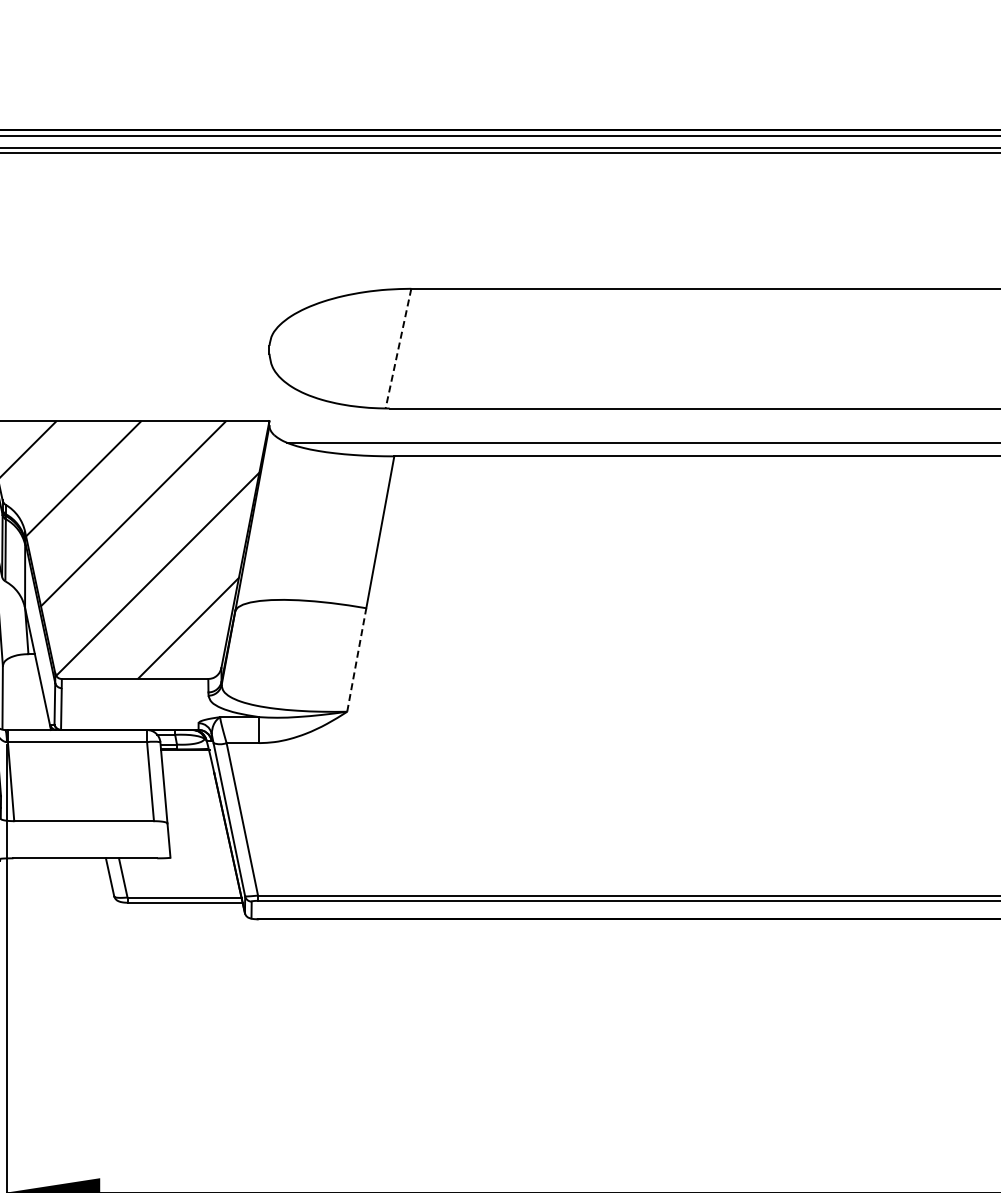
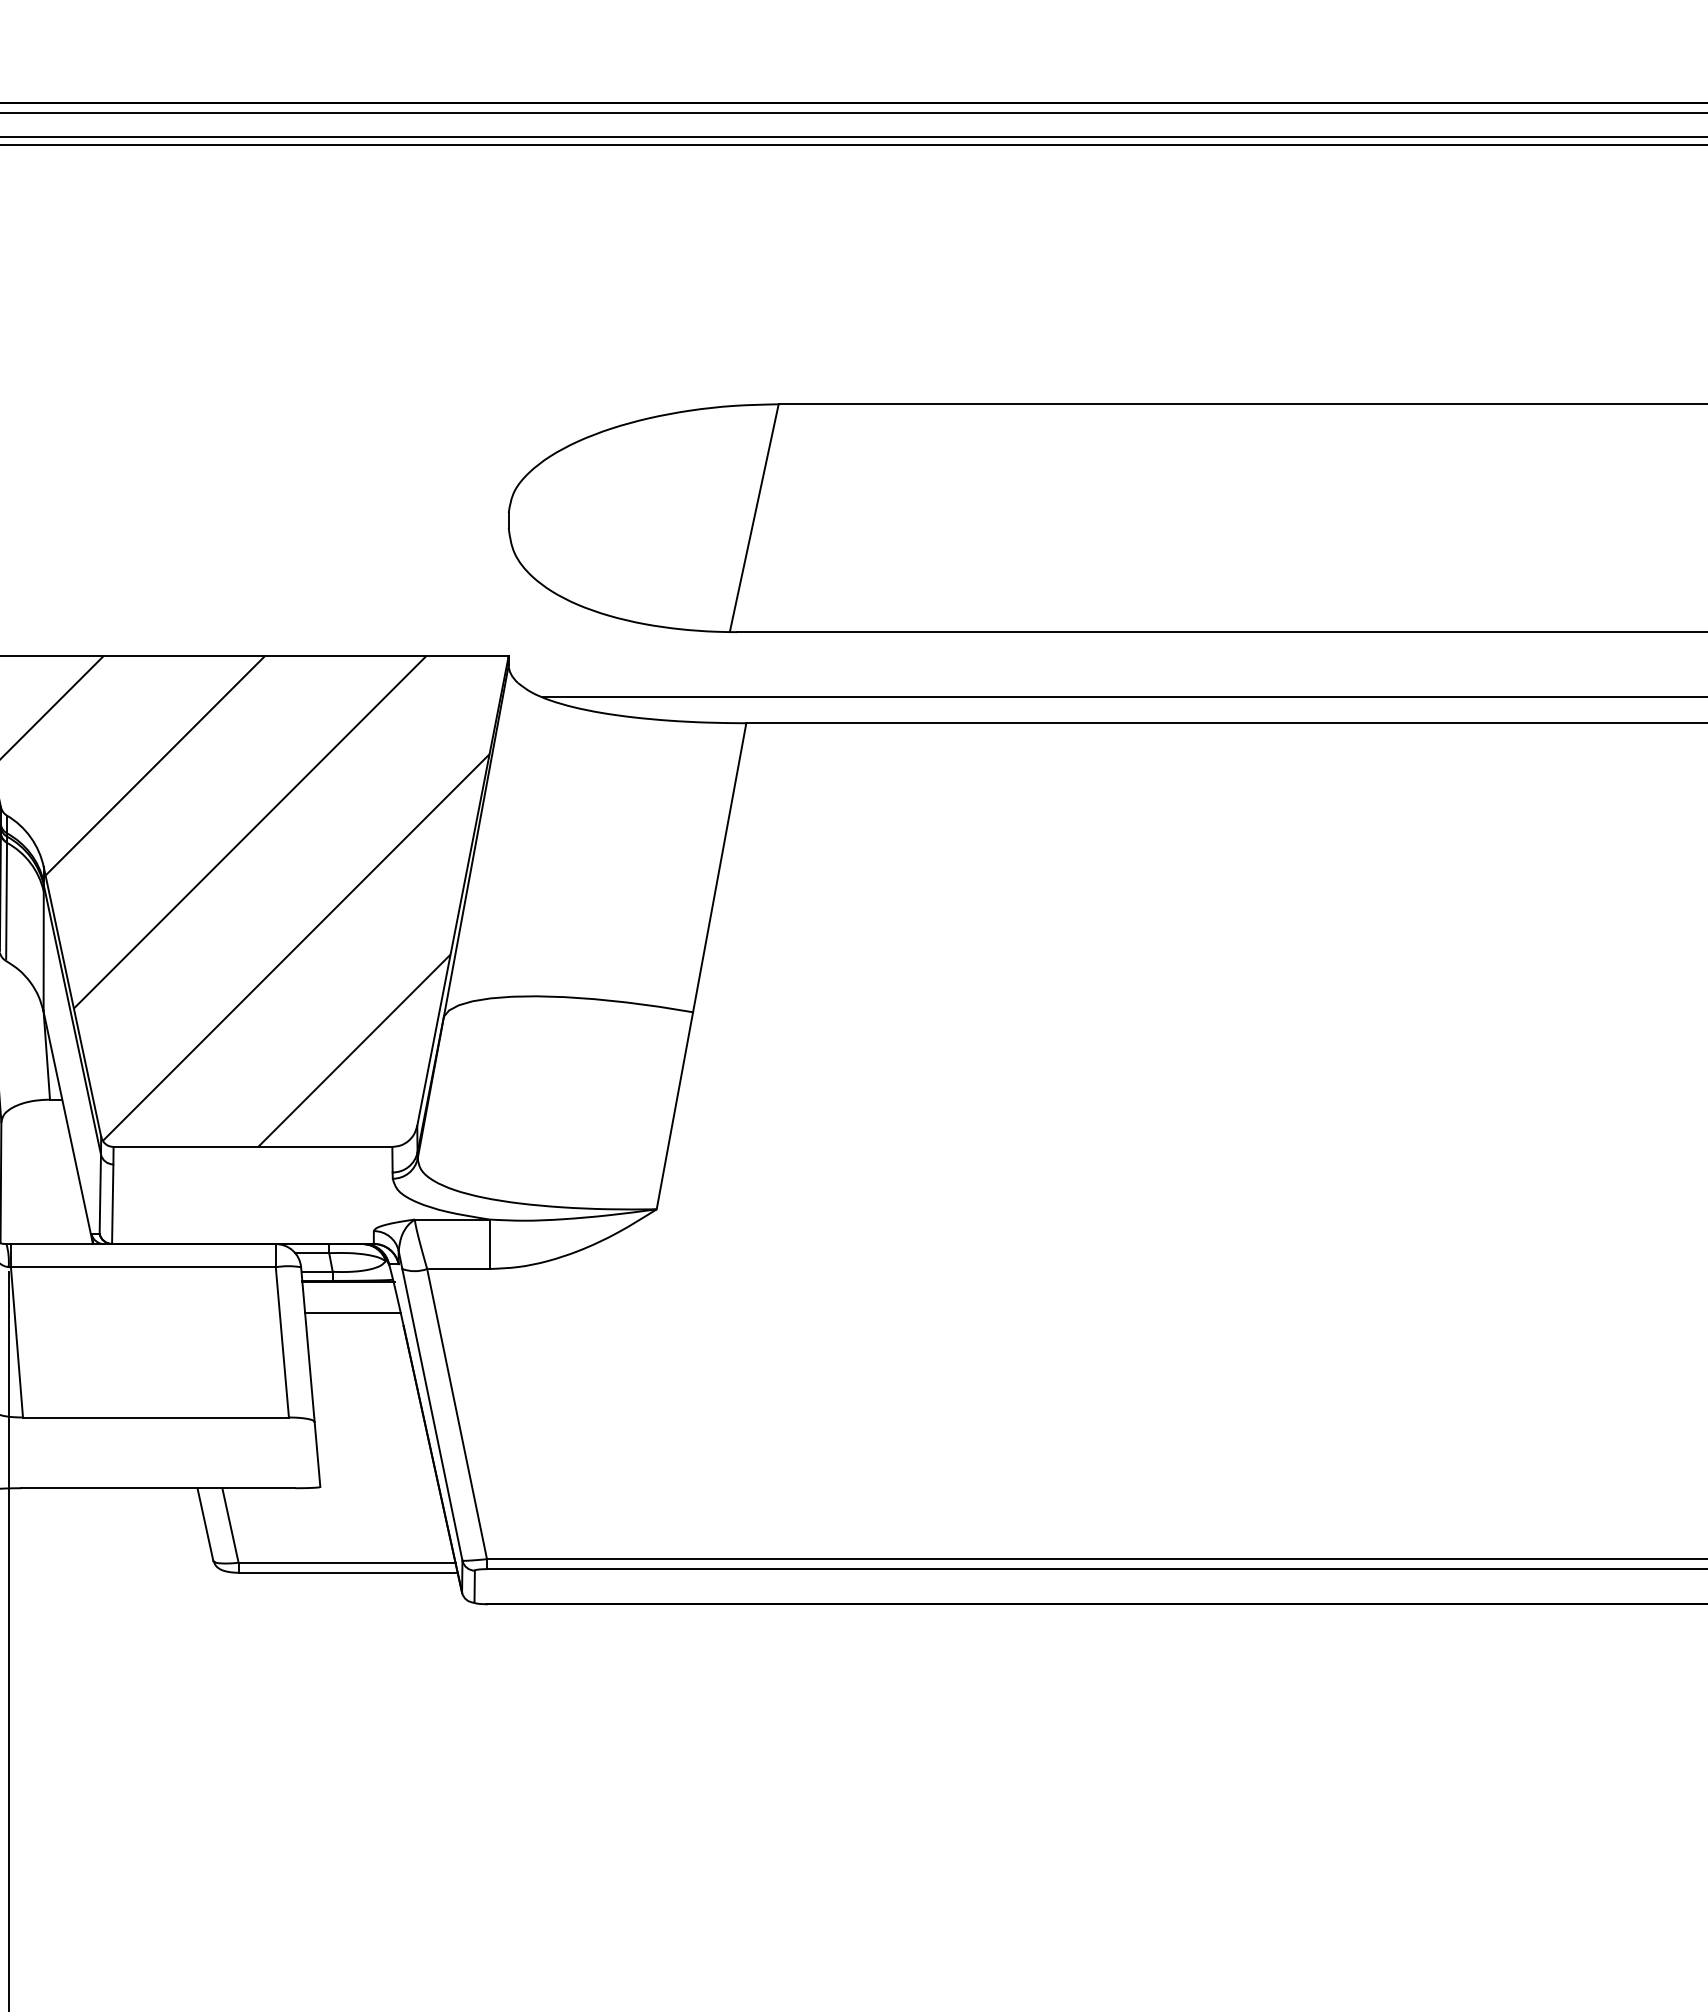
line: (398, 349) -> (754, 519), dashed -> solid
line: (356, 660) -> (674, 1111), dashed -> solid
line: (187, 766) -> (352, 1313), added

